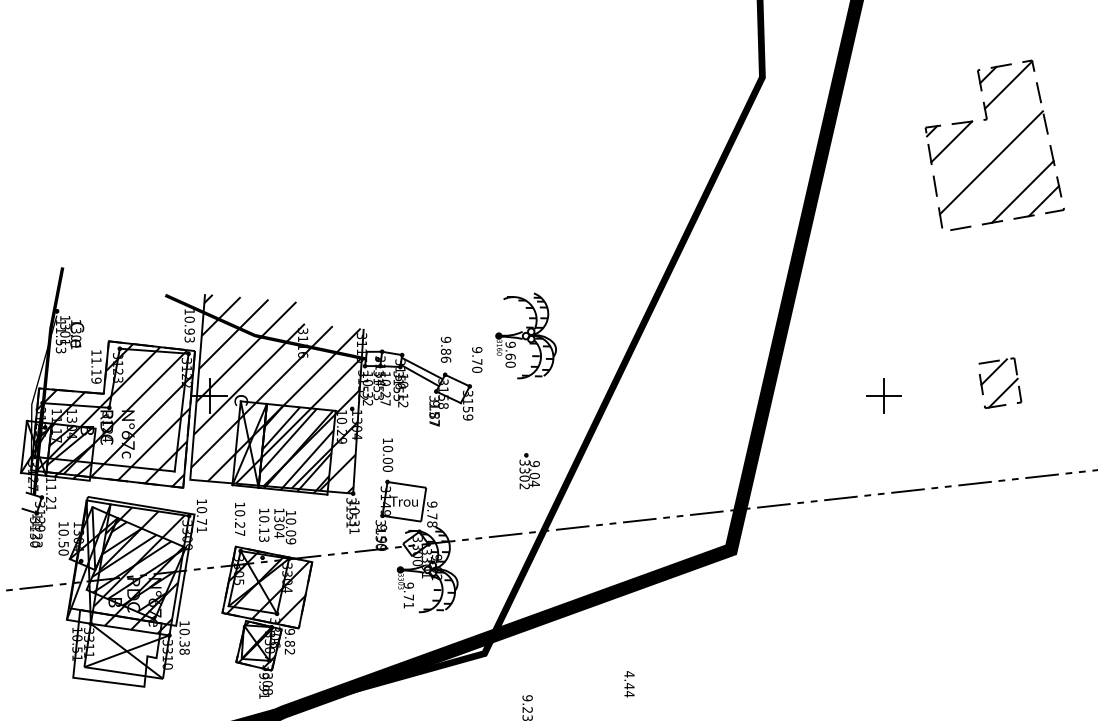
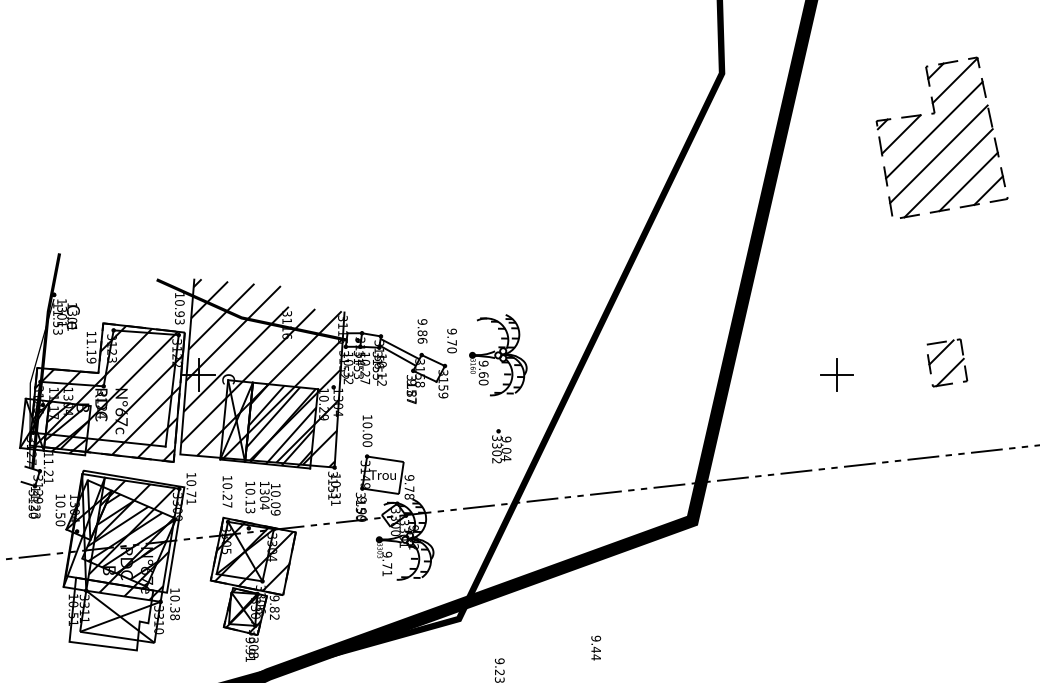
line: (986, 136) -> (934, 129), added
line: (1001, 183) -> (948, 173), added
part: (526, 336) -> (498, 355), moved
text: (629, 674) -> (596, 638), 4.44 -> 9.44

